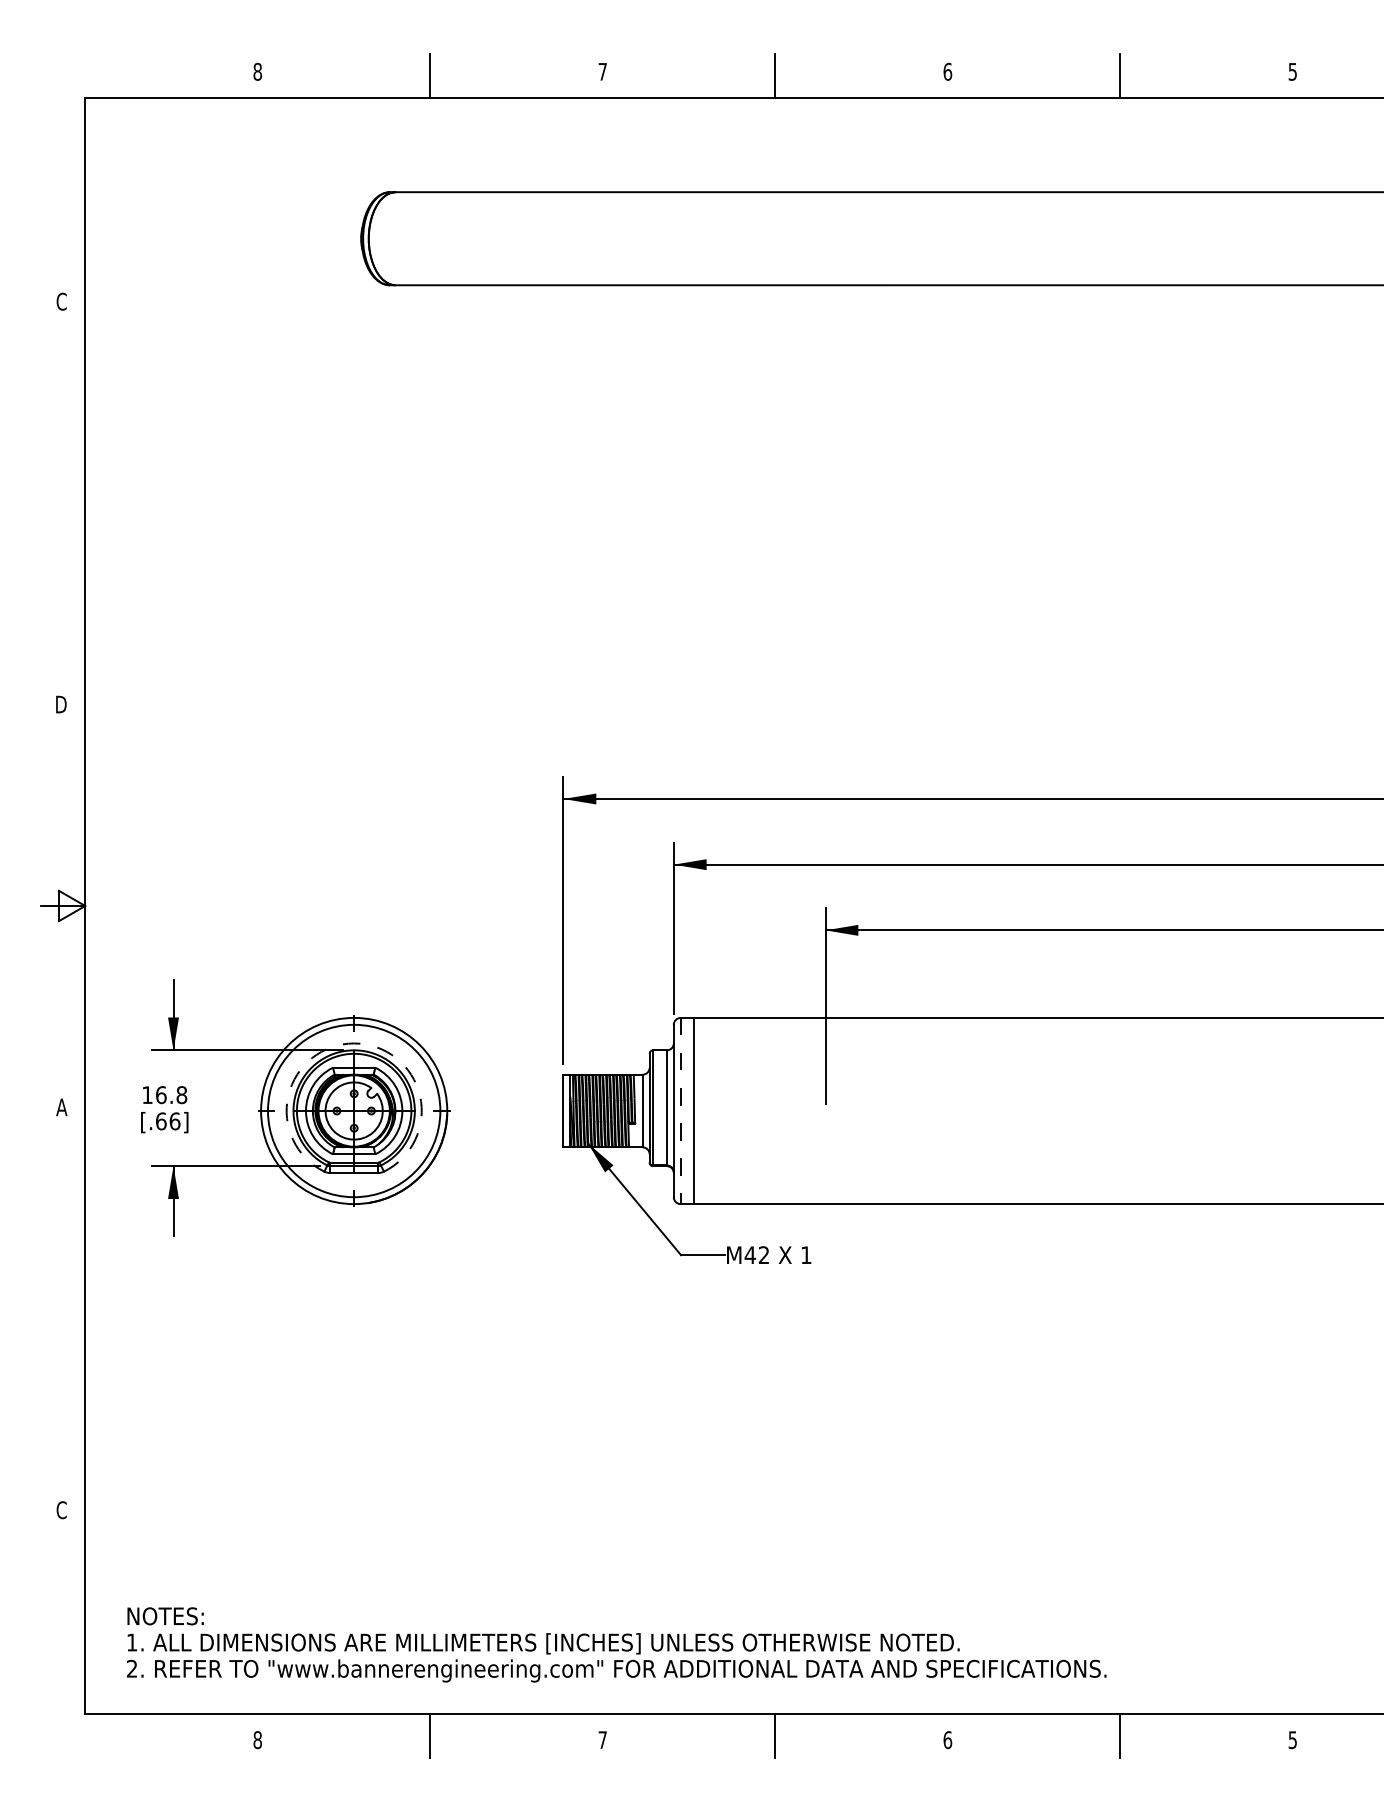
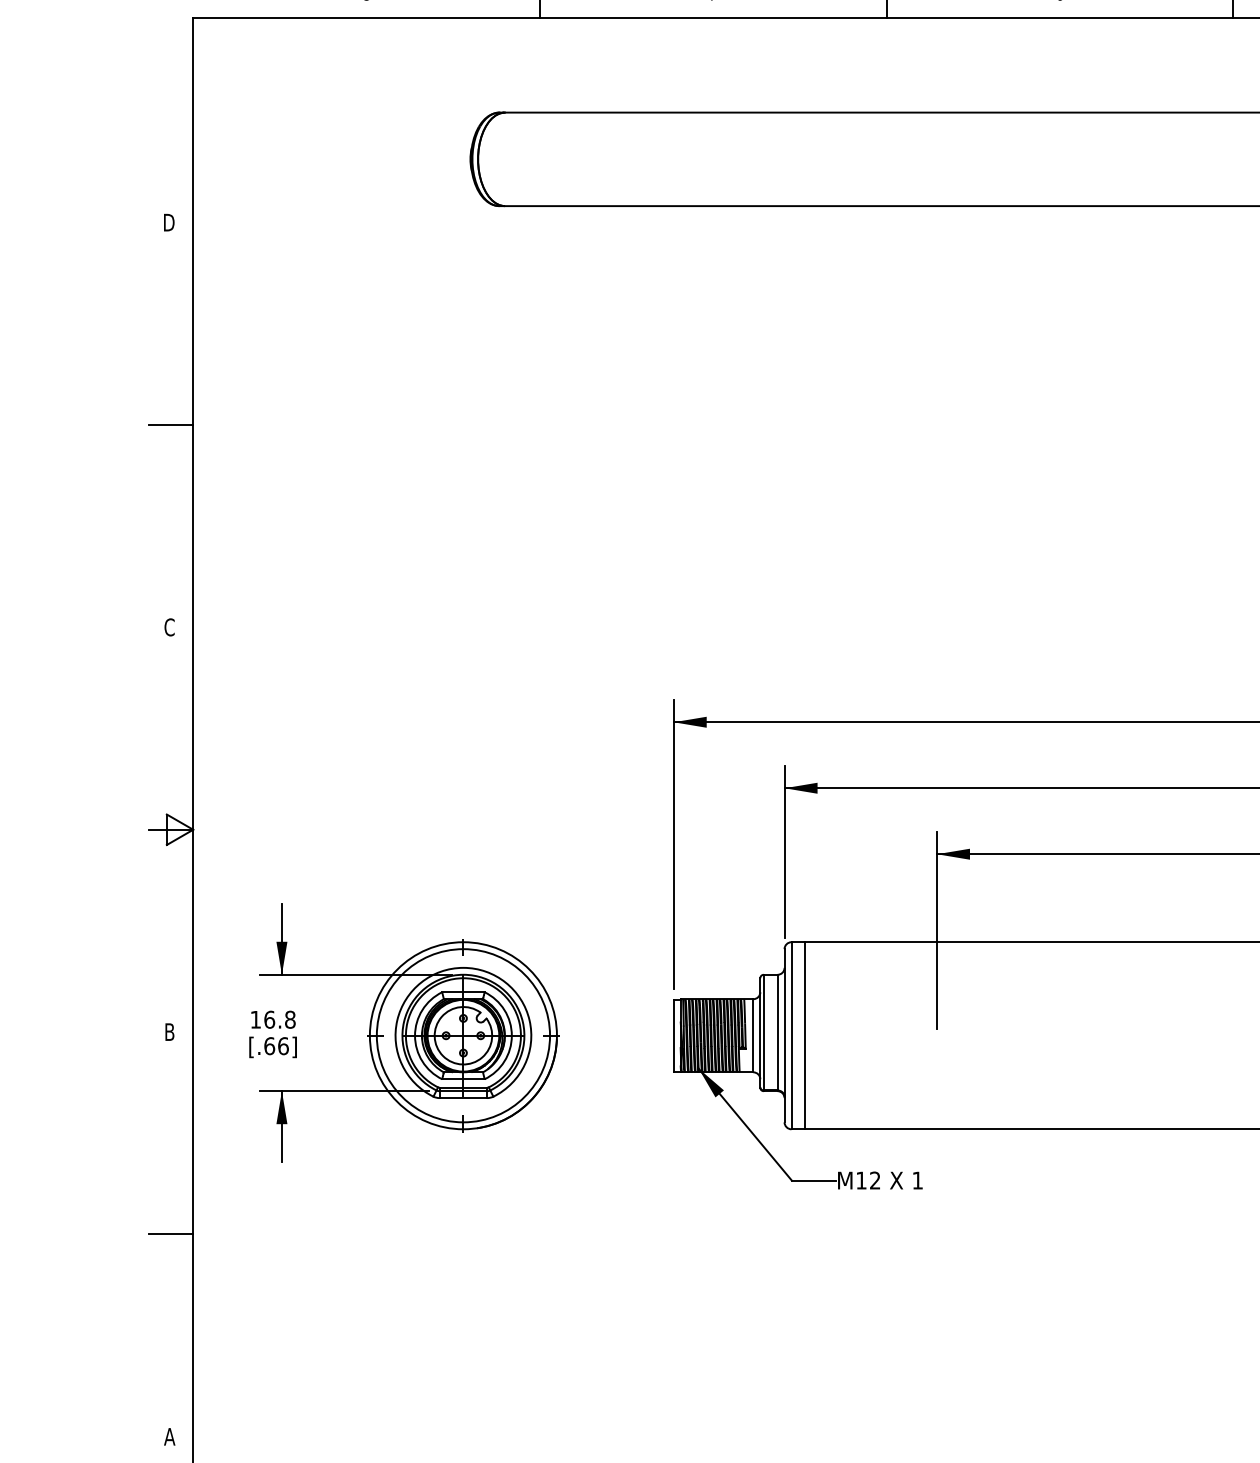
text: (61, 301) -> (169, 222), C -> D
line: (63, 503) -> (171, 425), added
text: (61, 704) -> (169, 627), D -> C
arc: (354, 1043) -> (463, 967), dashed -> solid
text: (61, 1107) -> (169, 1032), A -> B
line: (680, 1111) -> (791, 1036), dashed -> solid
text: (749, 1254) -> (860, 1179), M42 -> M12
line: (63, 1308) -> (171, 1234), added
text: (61, 1510) -> (169, 1437), C -> A

